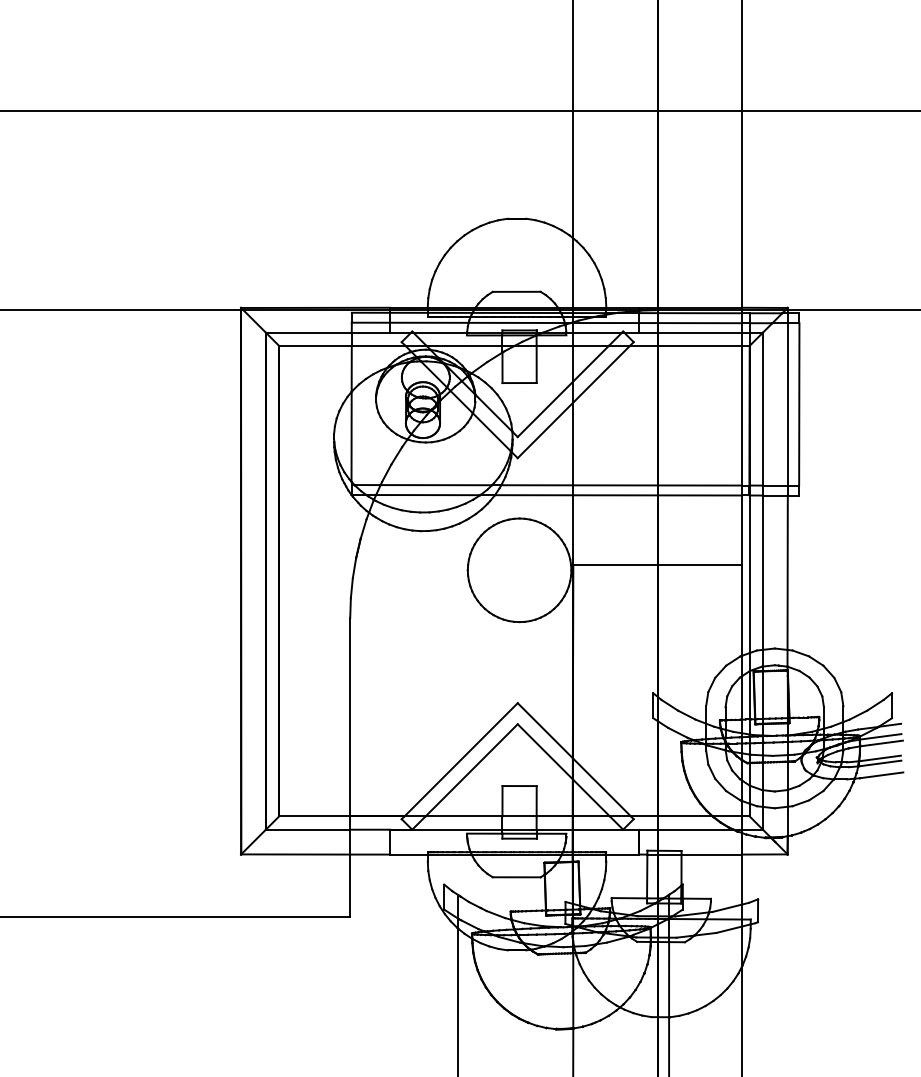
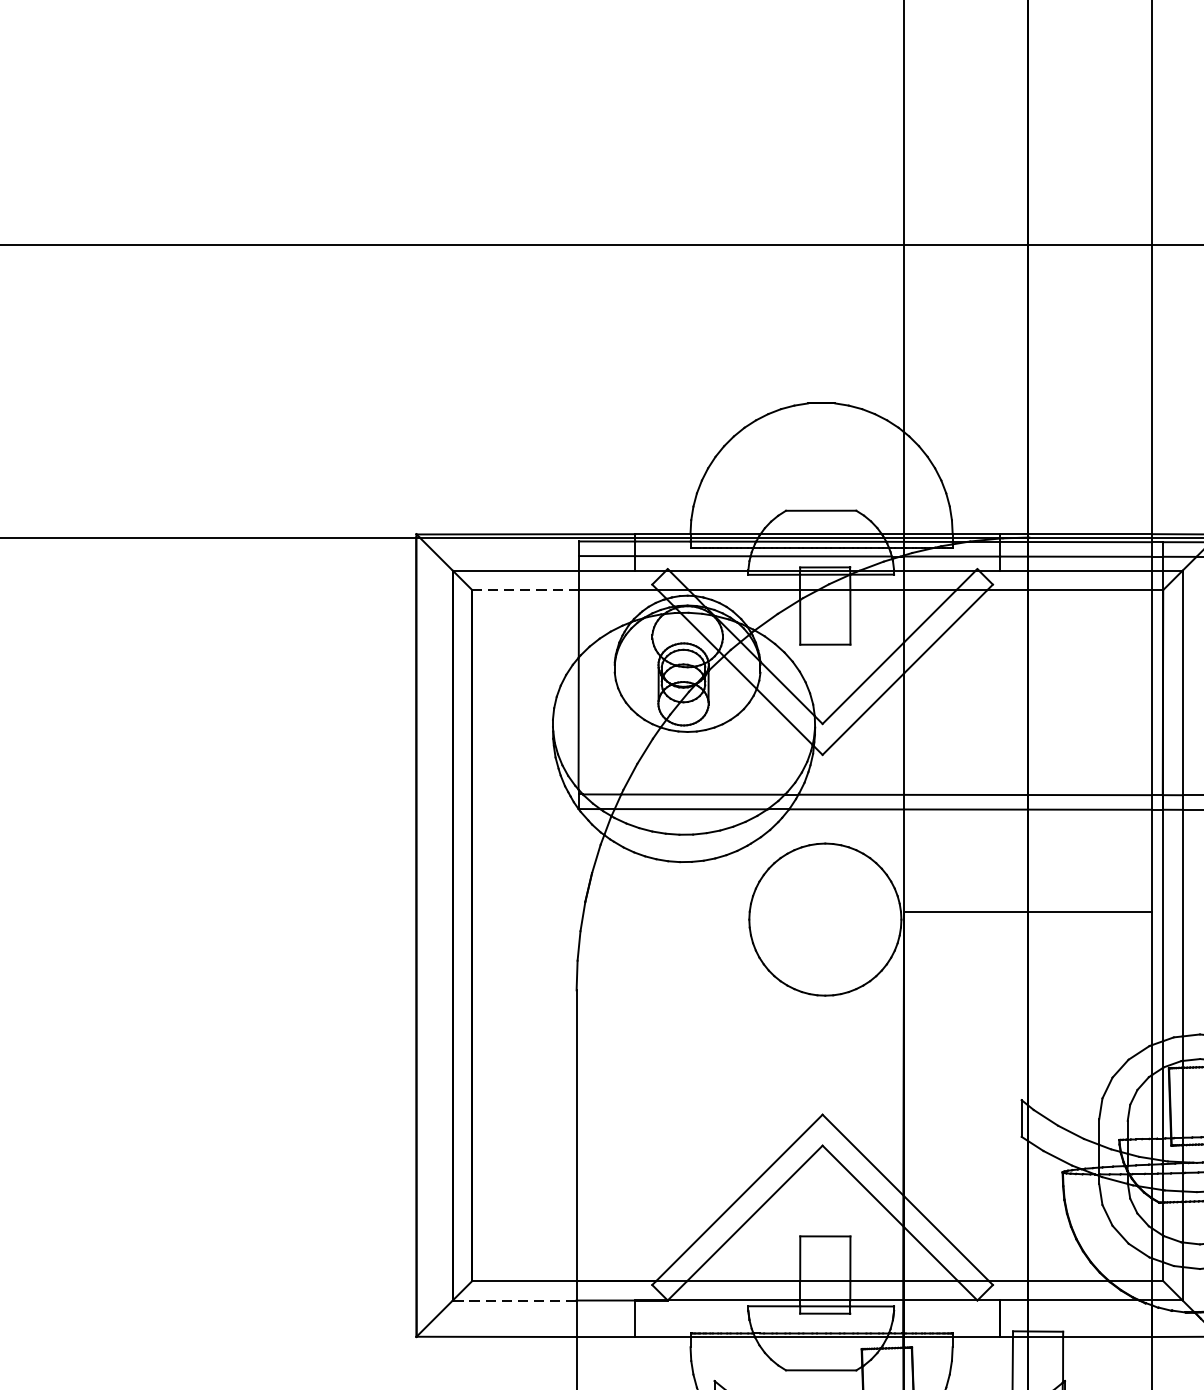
line: (314, 345) -> (524, 589), solid -> dashed
line: (307, 829) -> (513, 1300), solid -> dashed

